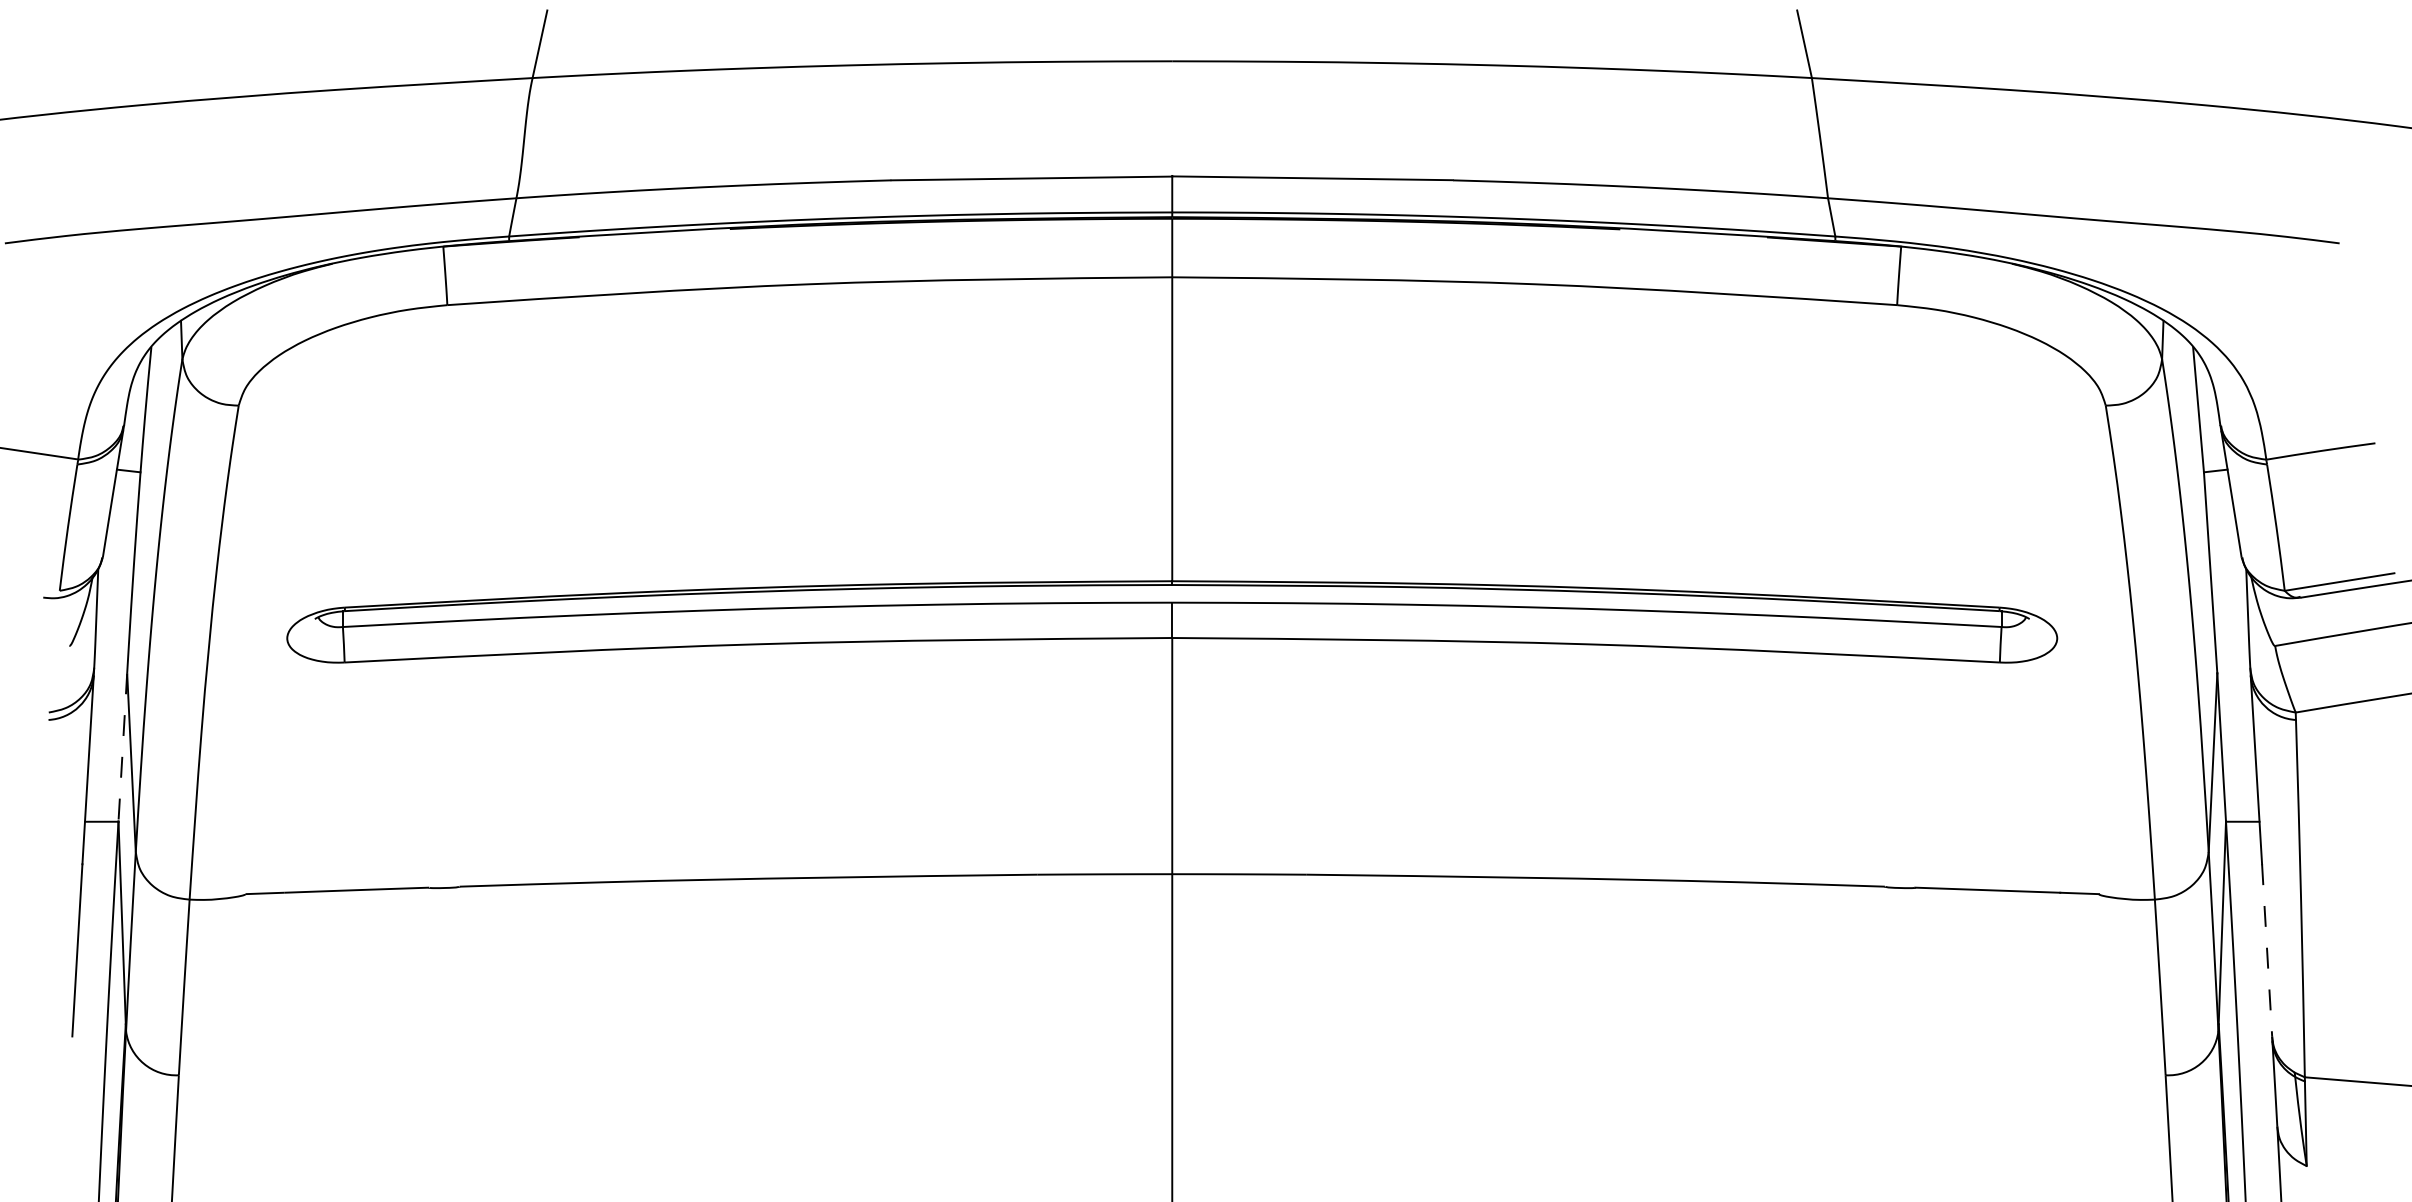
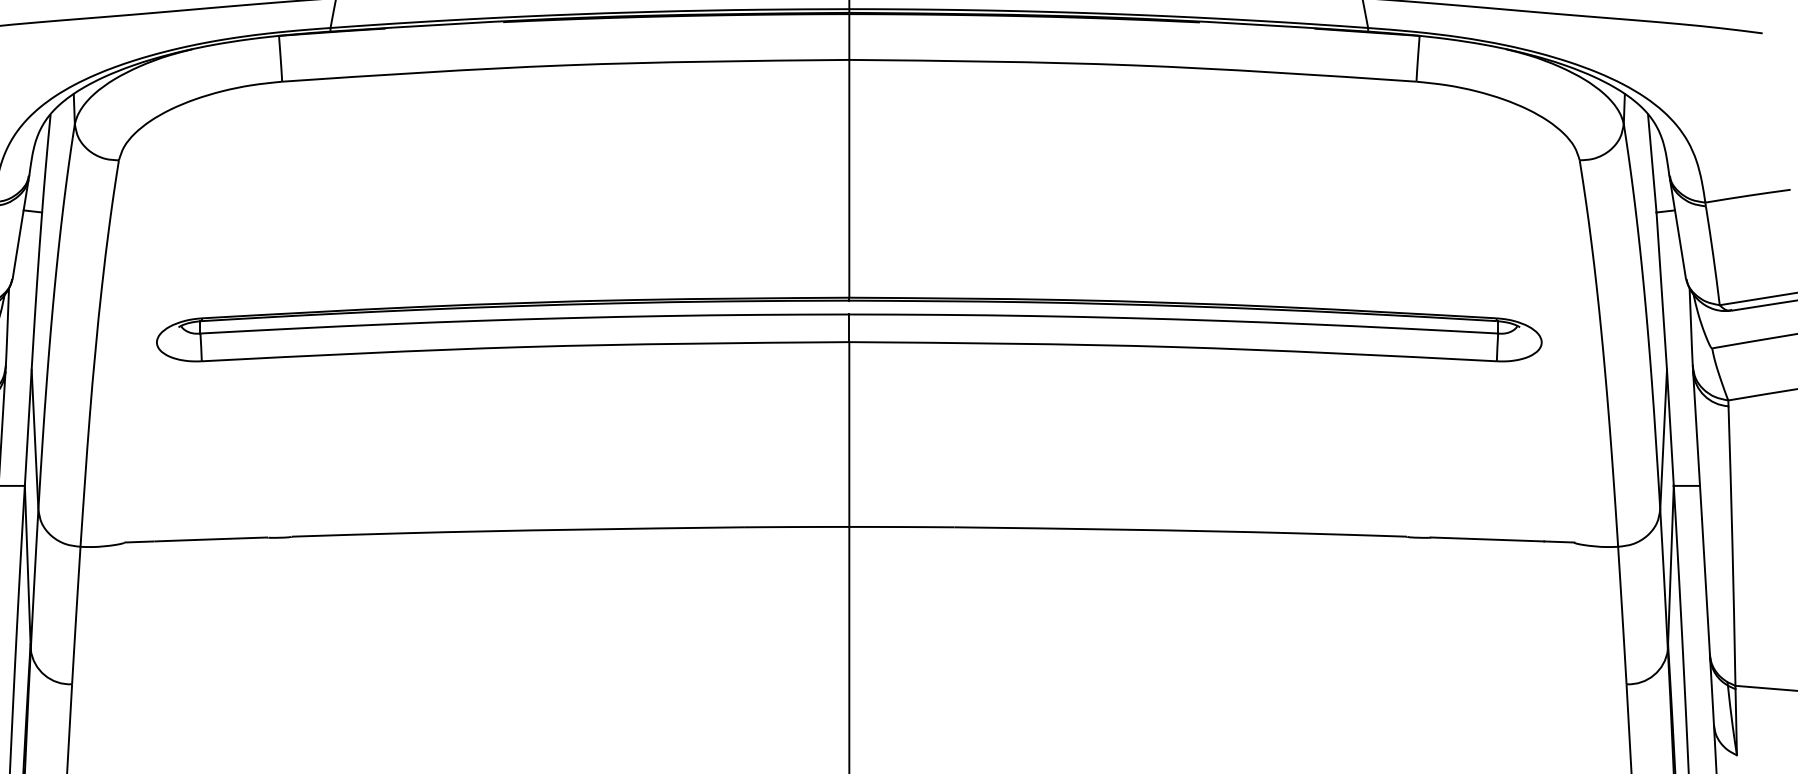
line: (122, 747) -> (28, 427), dashed -> solid
line: (2267, 950) -> (1706, 586), dashed -> solid

